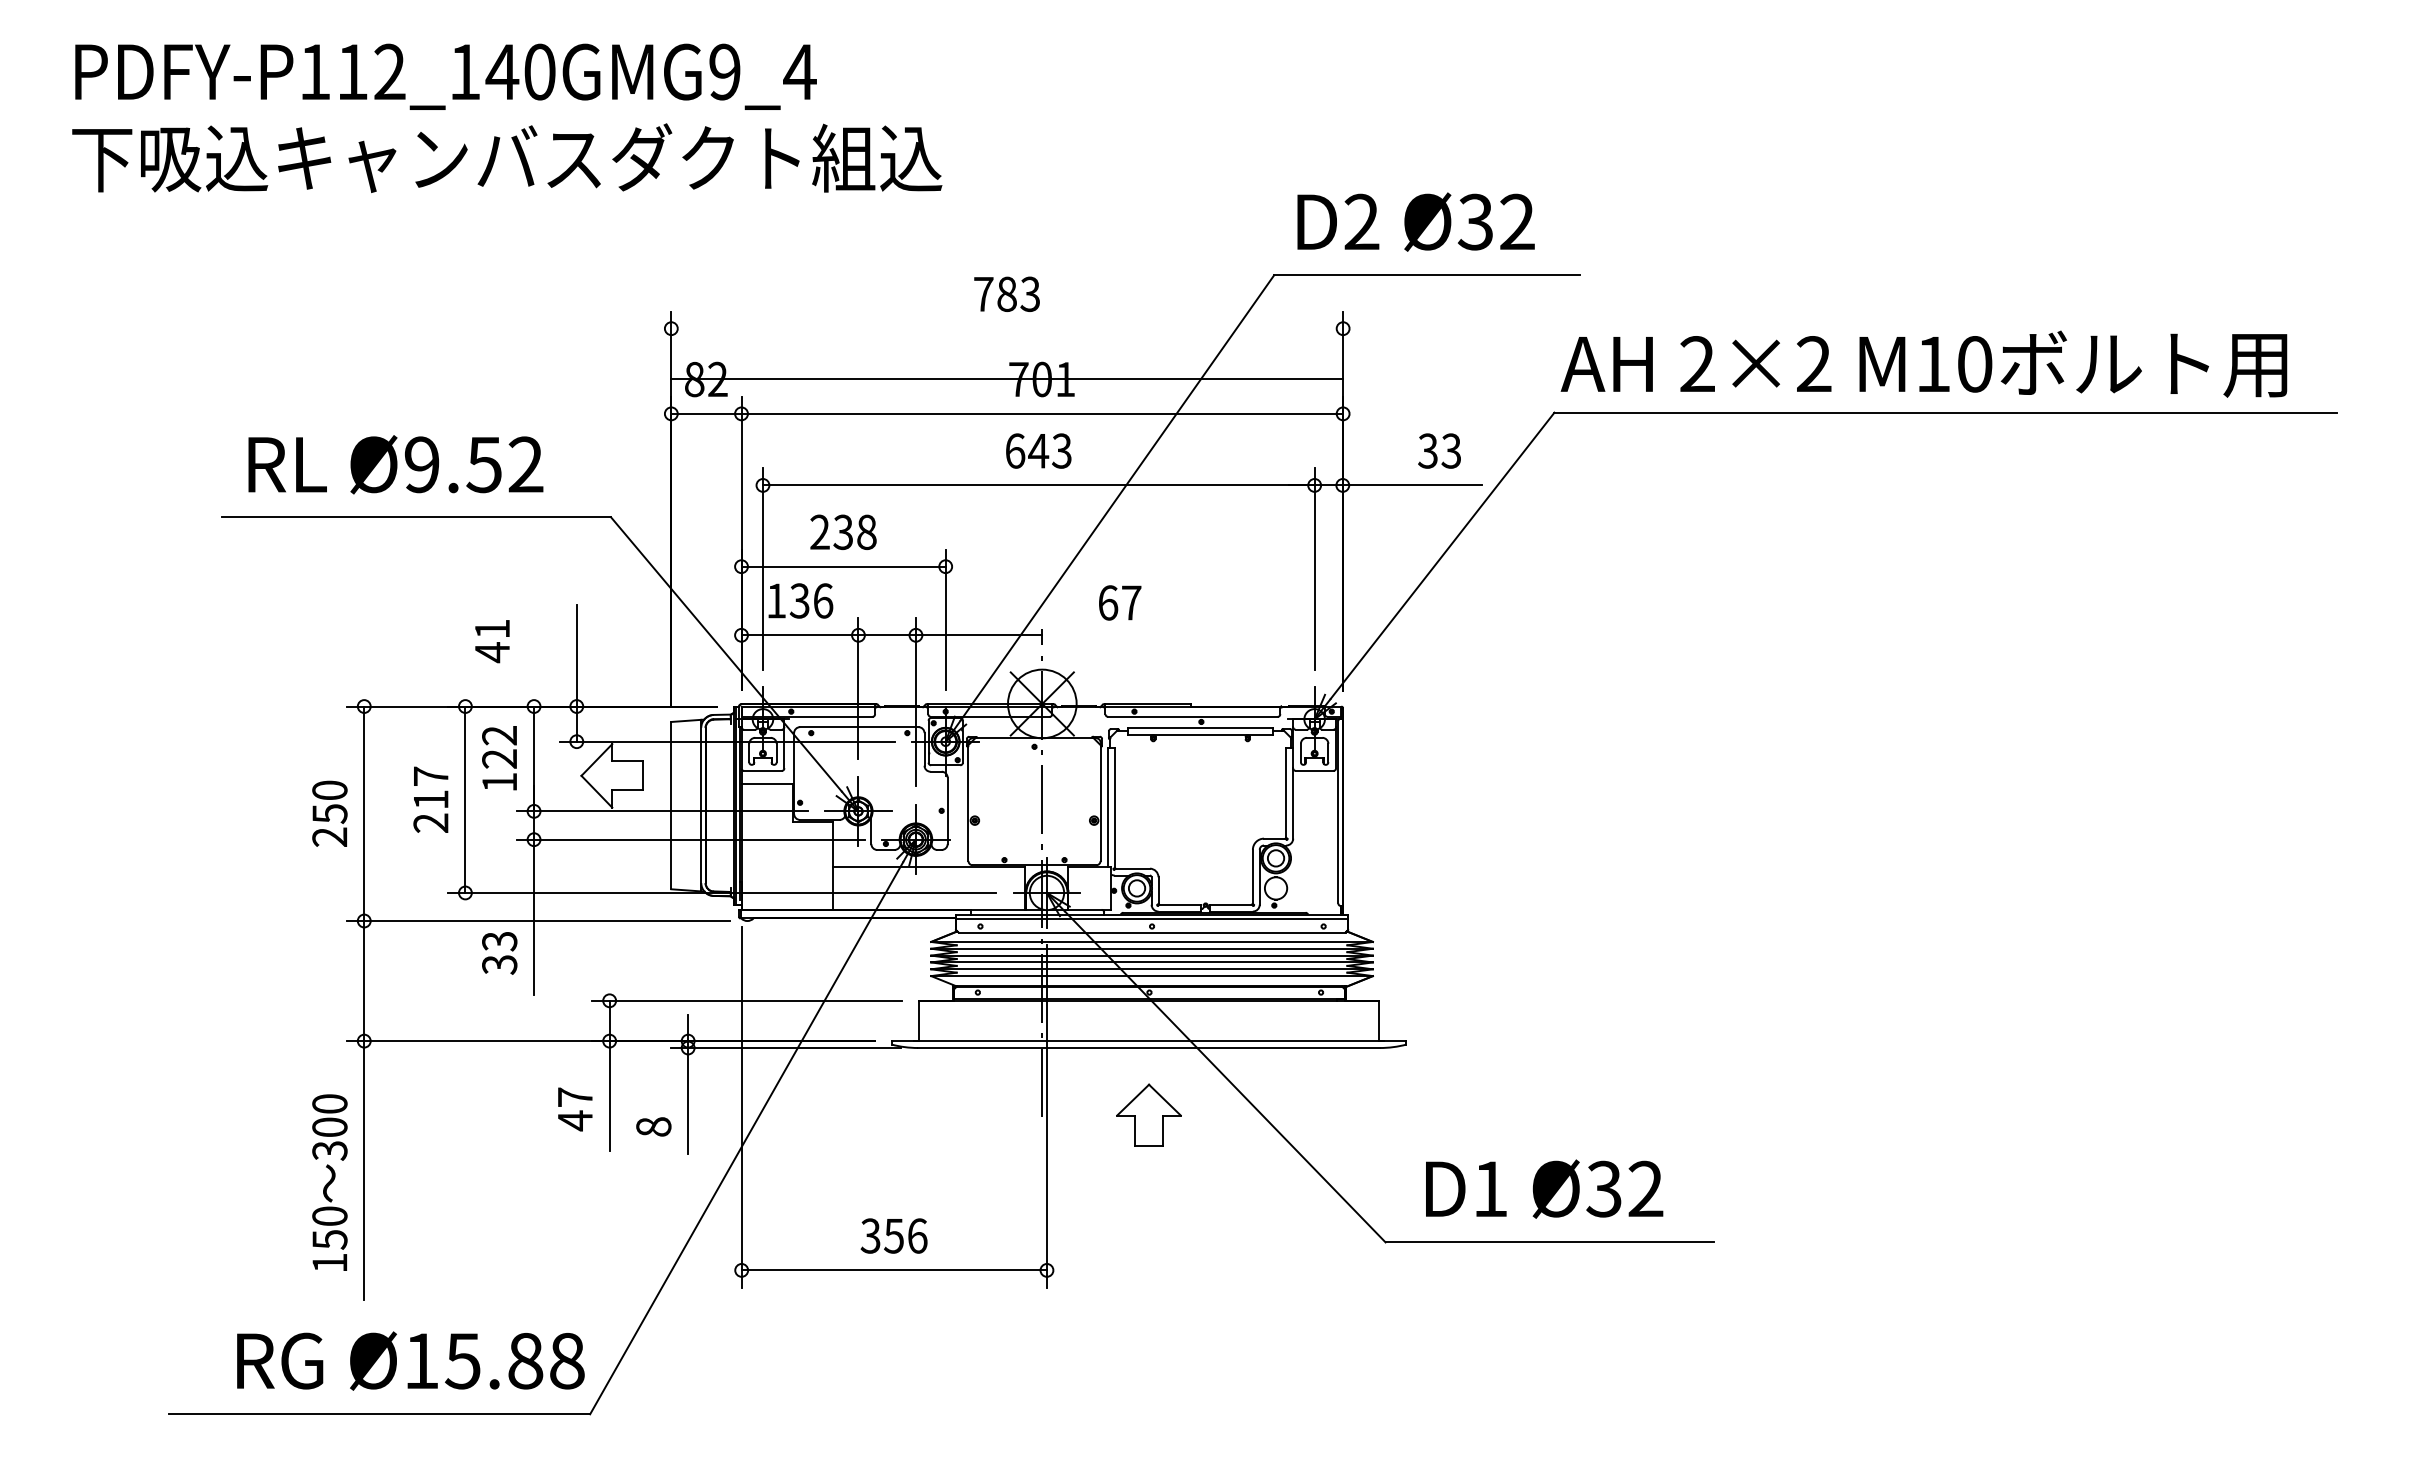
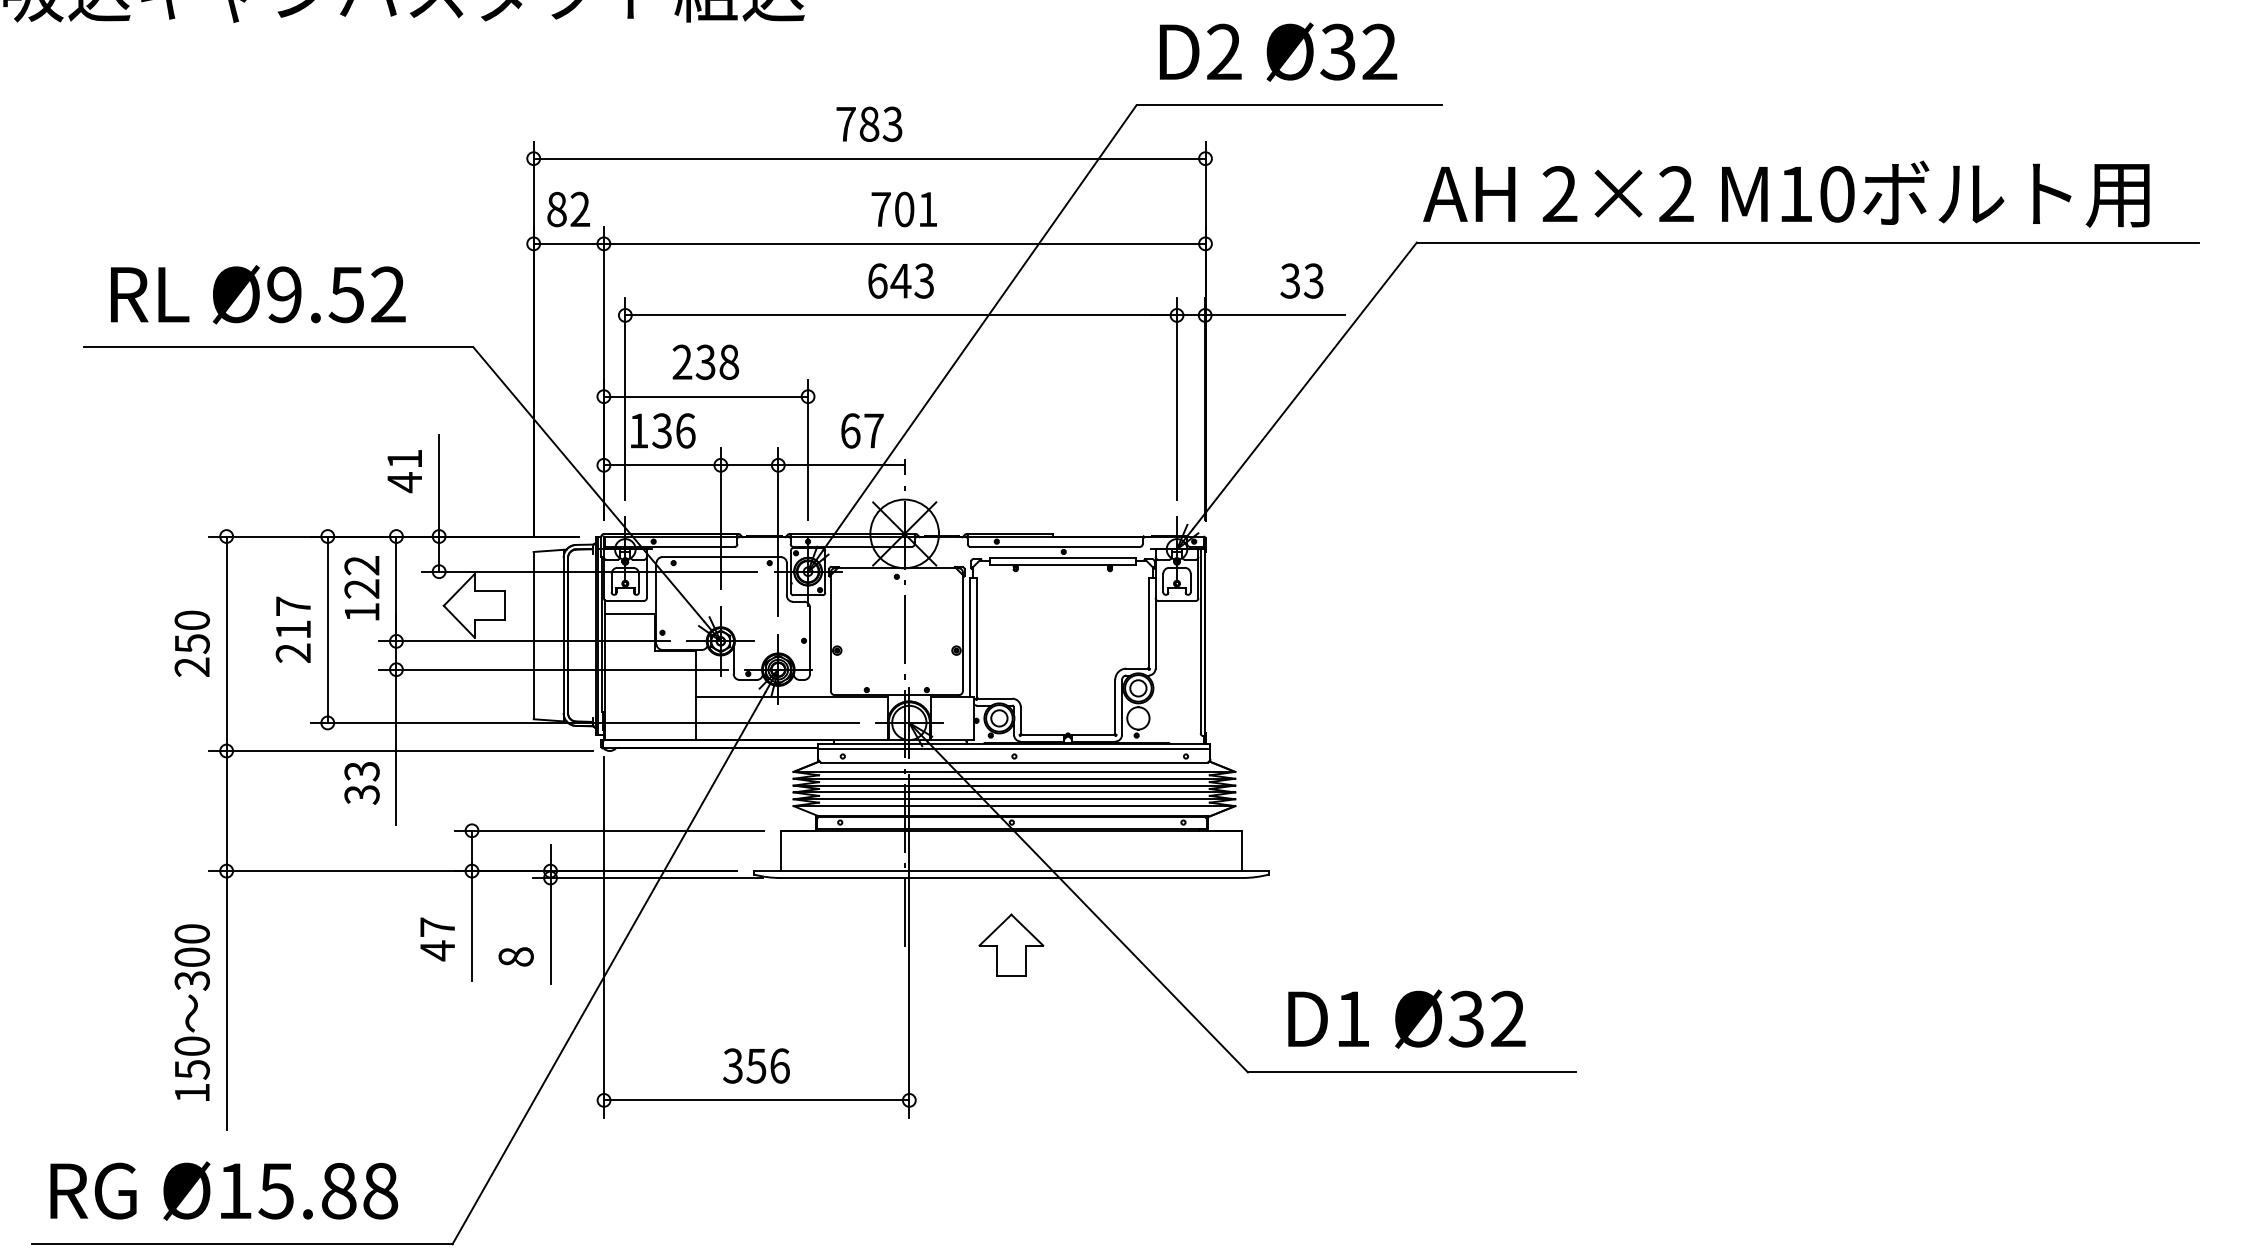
line: (1007, 378) -> (869, 158), moved
text: (1120, 602) -> (862, 430), moved
text: (492, 641) -> (404, 471), moved
text: (410, 1360) -> (223, 1190), moved

